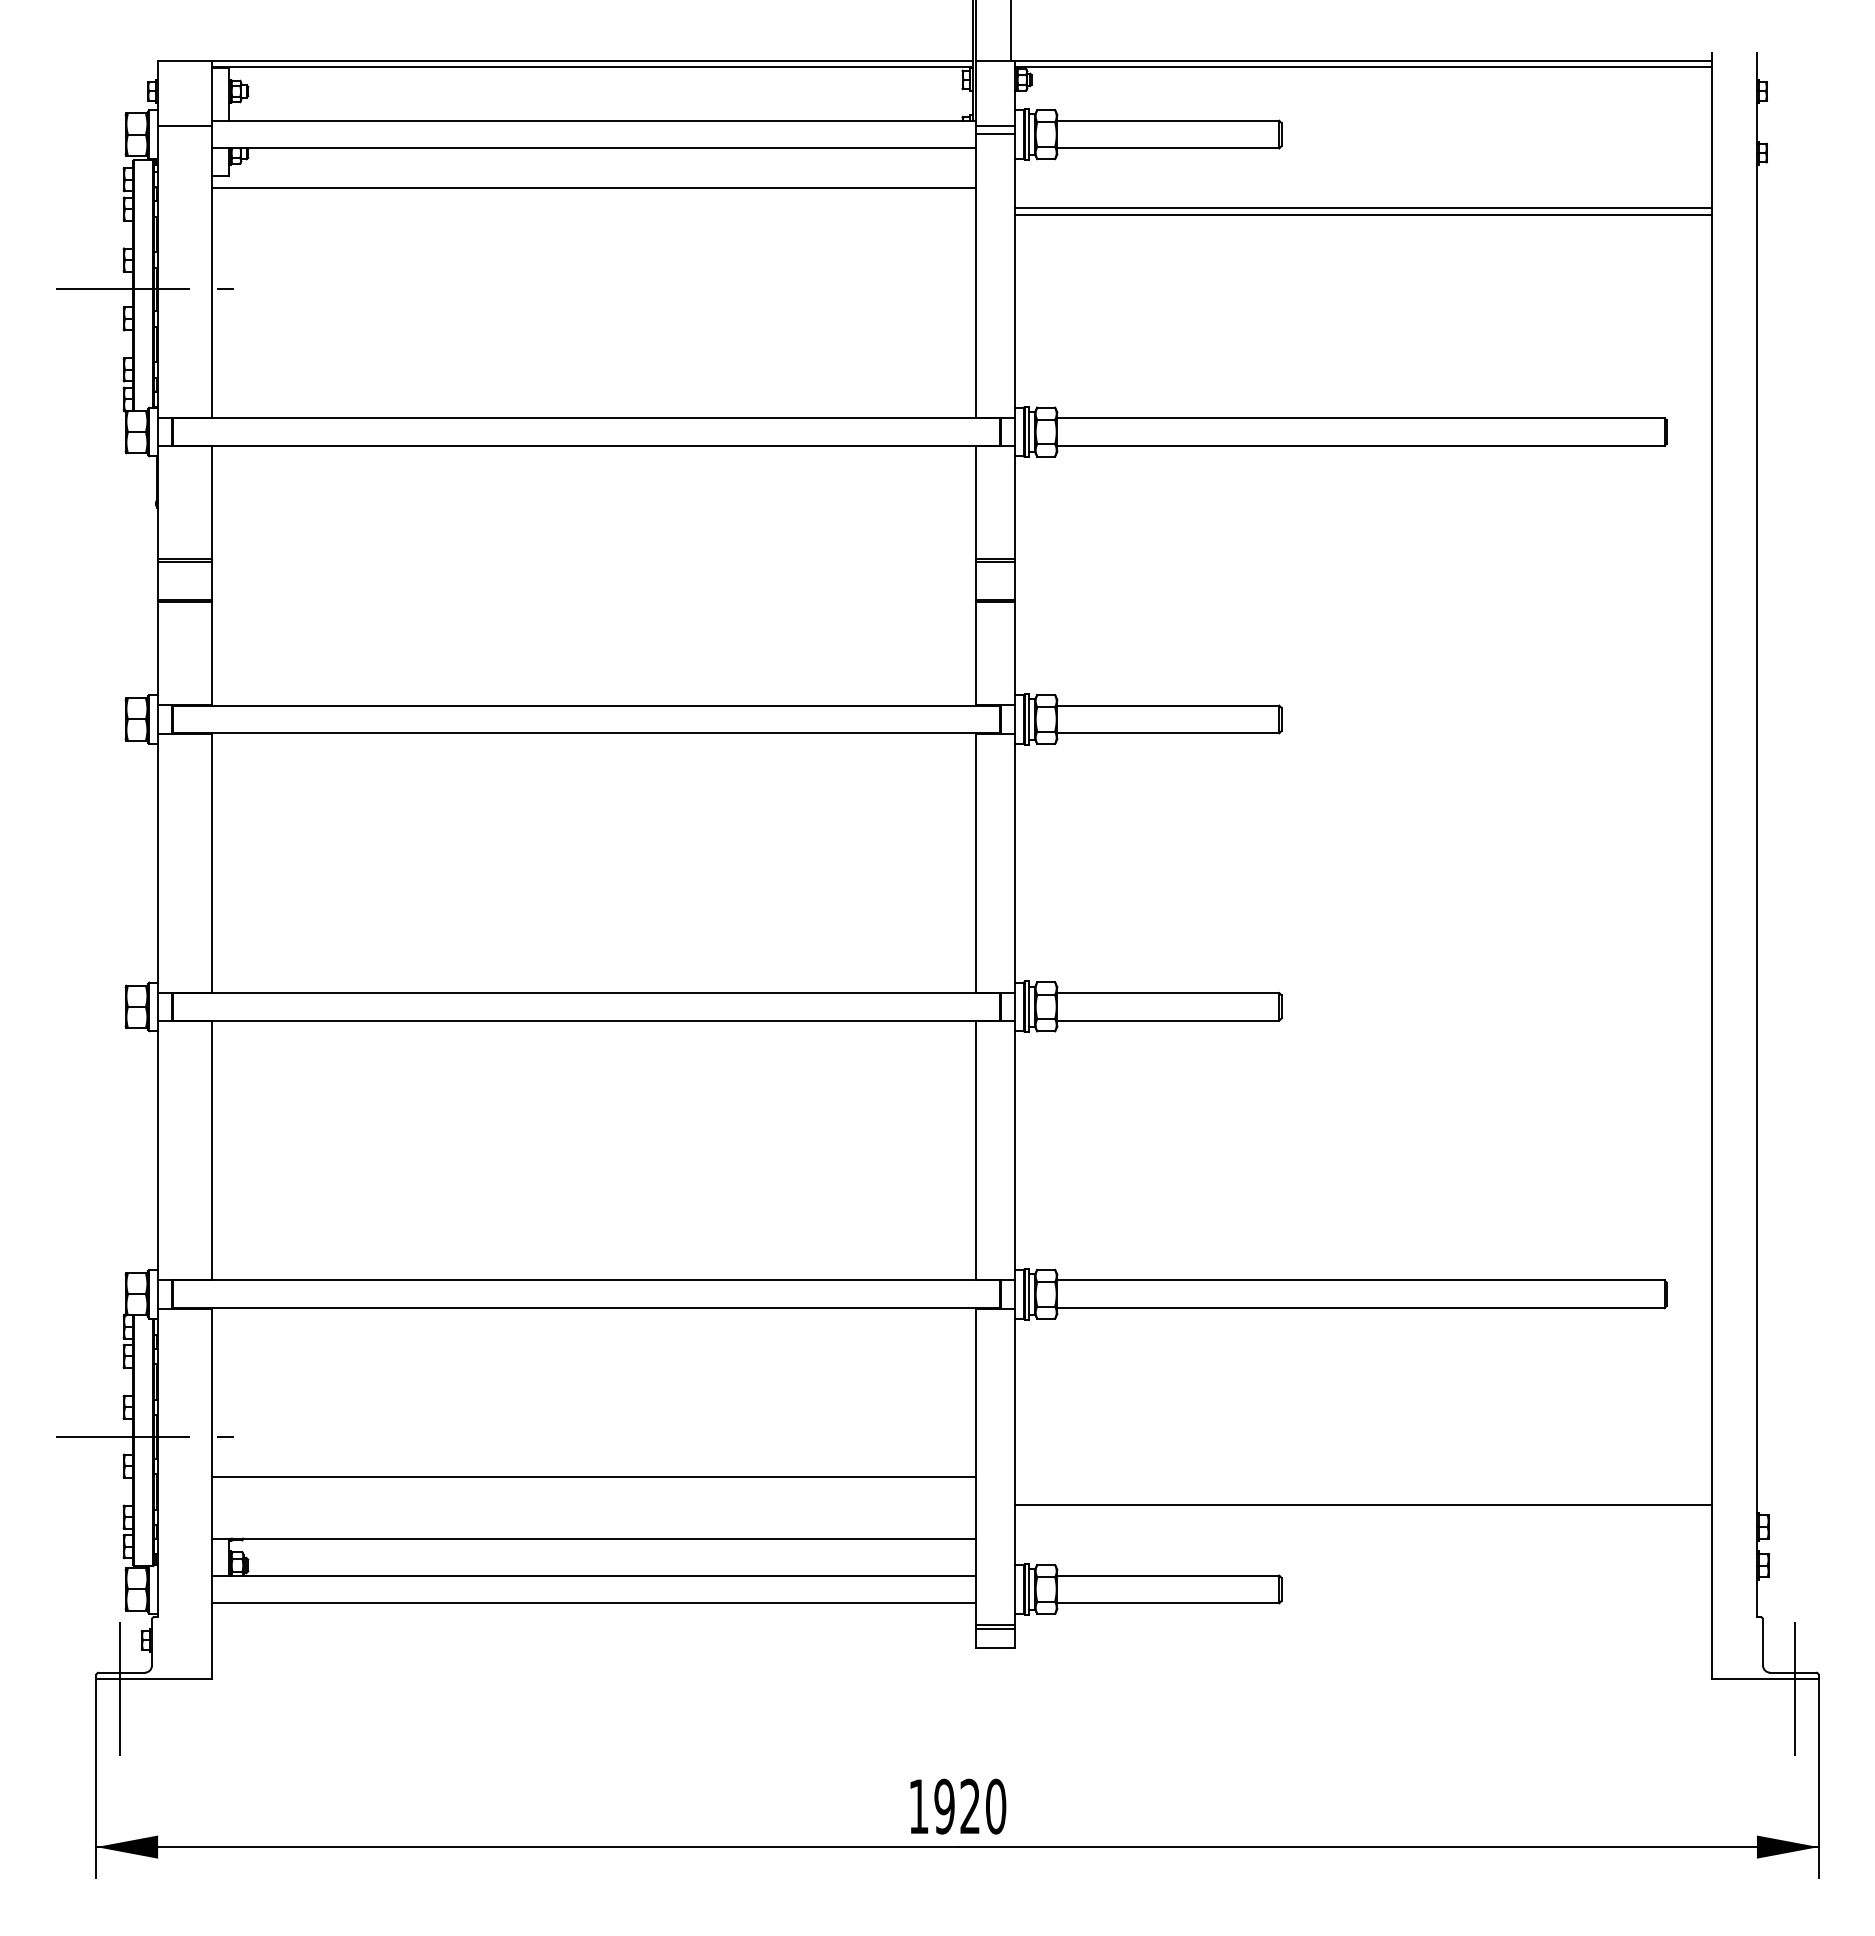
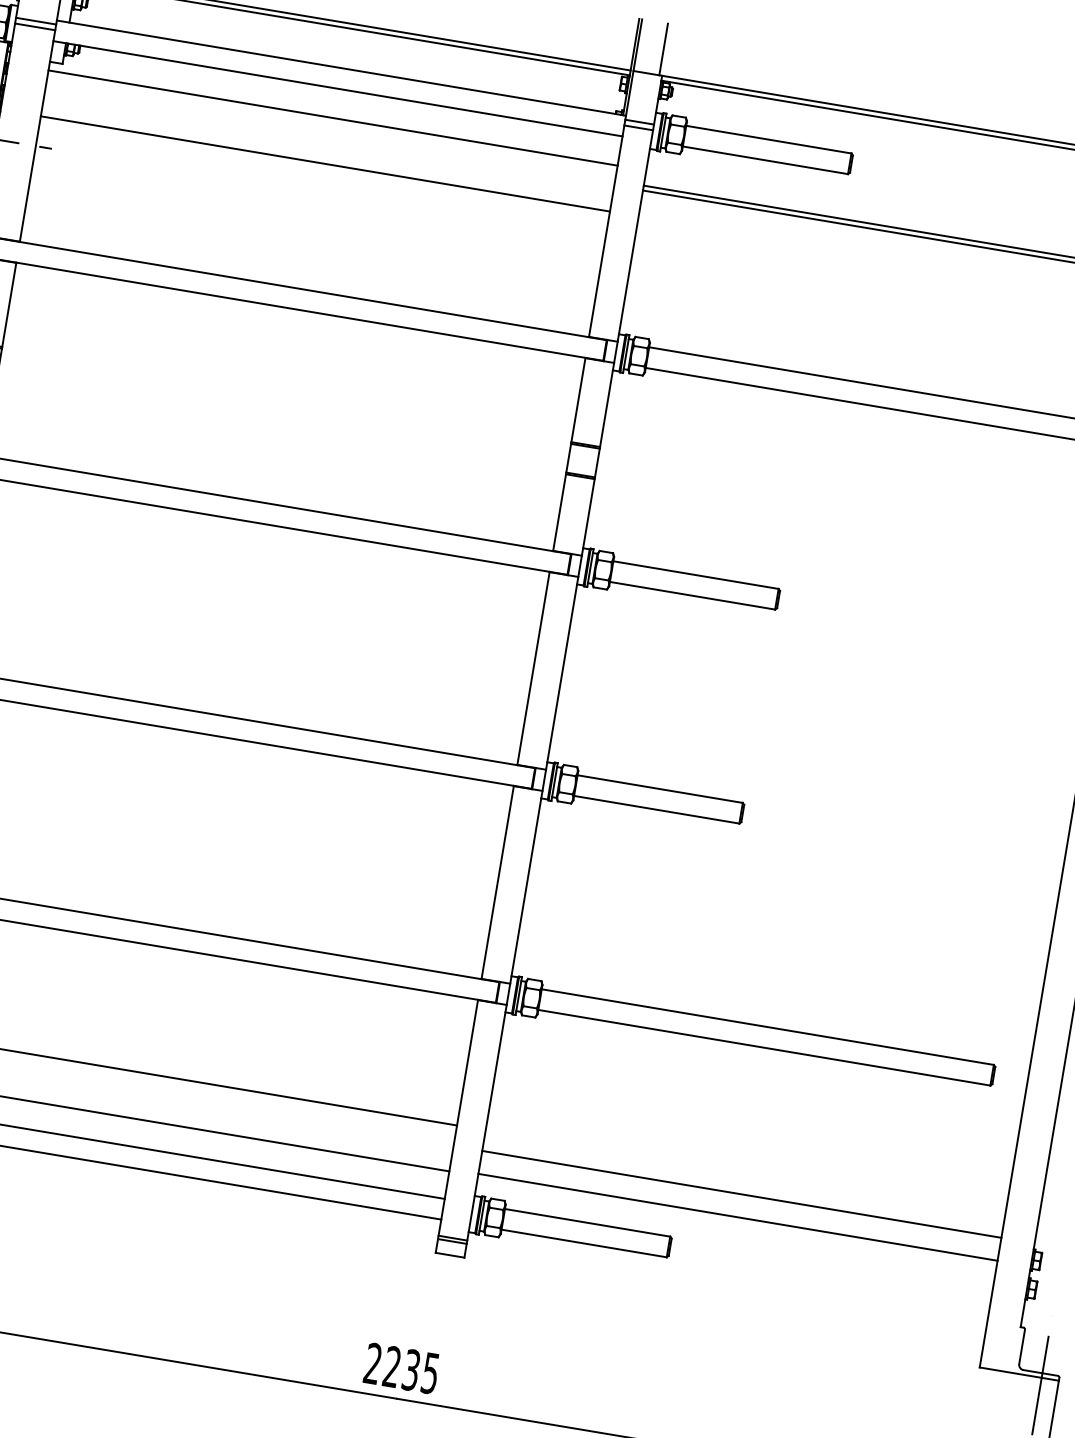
line: (185, 133) -> (35, 26), added
line: (594, 249) -> (325, 164), added
line: (1363, 1535) -> (737, 1217), added
text: (957, 1806) -> (401, 1368), 1920 -> 2235

